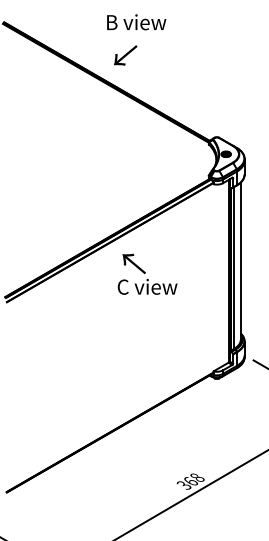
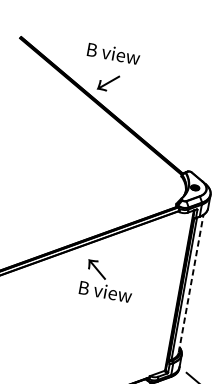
text: (136, 22) -> (113, 53), moved
text: (125, 55) -> (108, 82), moved
line: (240, 261) -> (190, 284), solid -> dashed
text: (147, 286) -> (105, 291), C view -> B view

